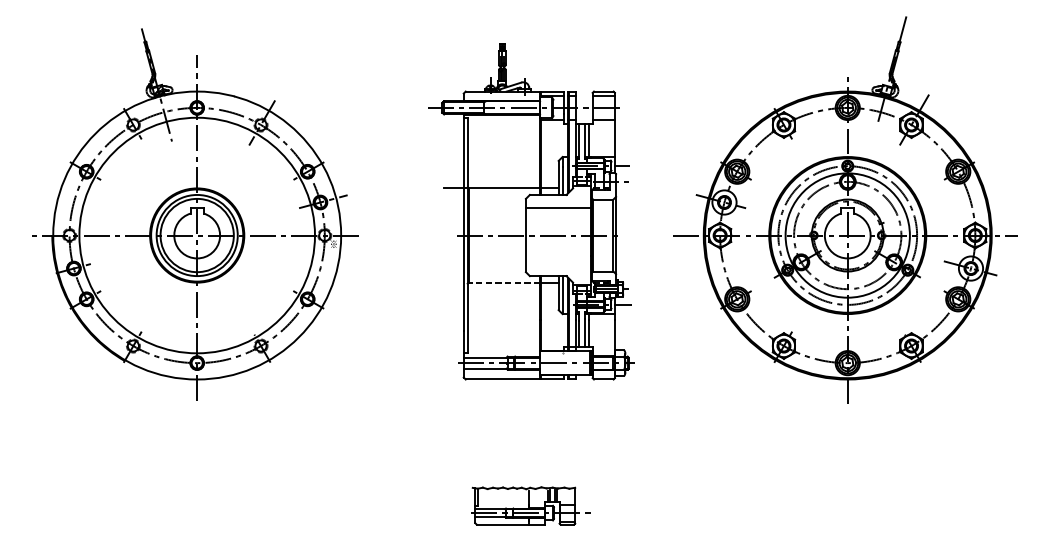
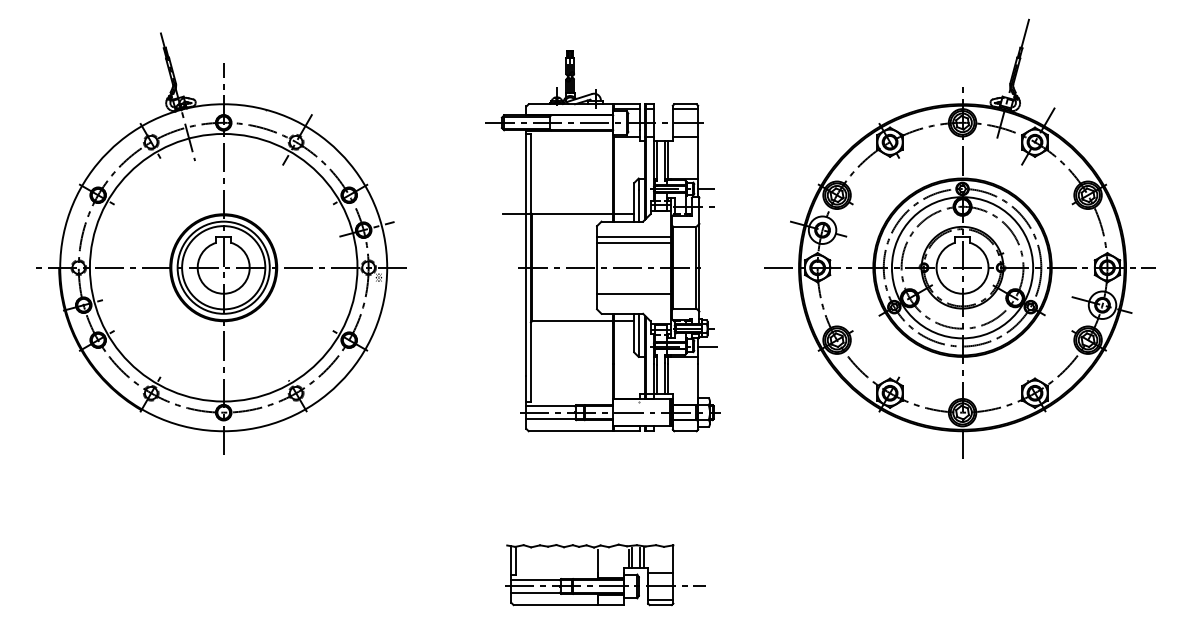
line: (558, 213) -> (634, 242), added
line: (558, 258) -> (634, 293), added
line: (504, 282) -> (572, 321), dashed -> solid
part: (533, 505) -> (605, 574), size x1.43

